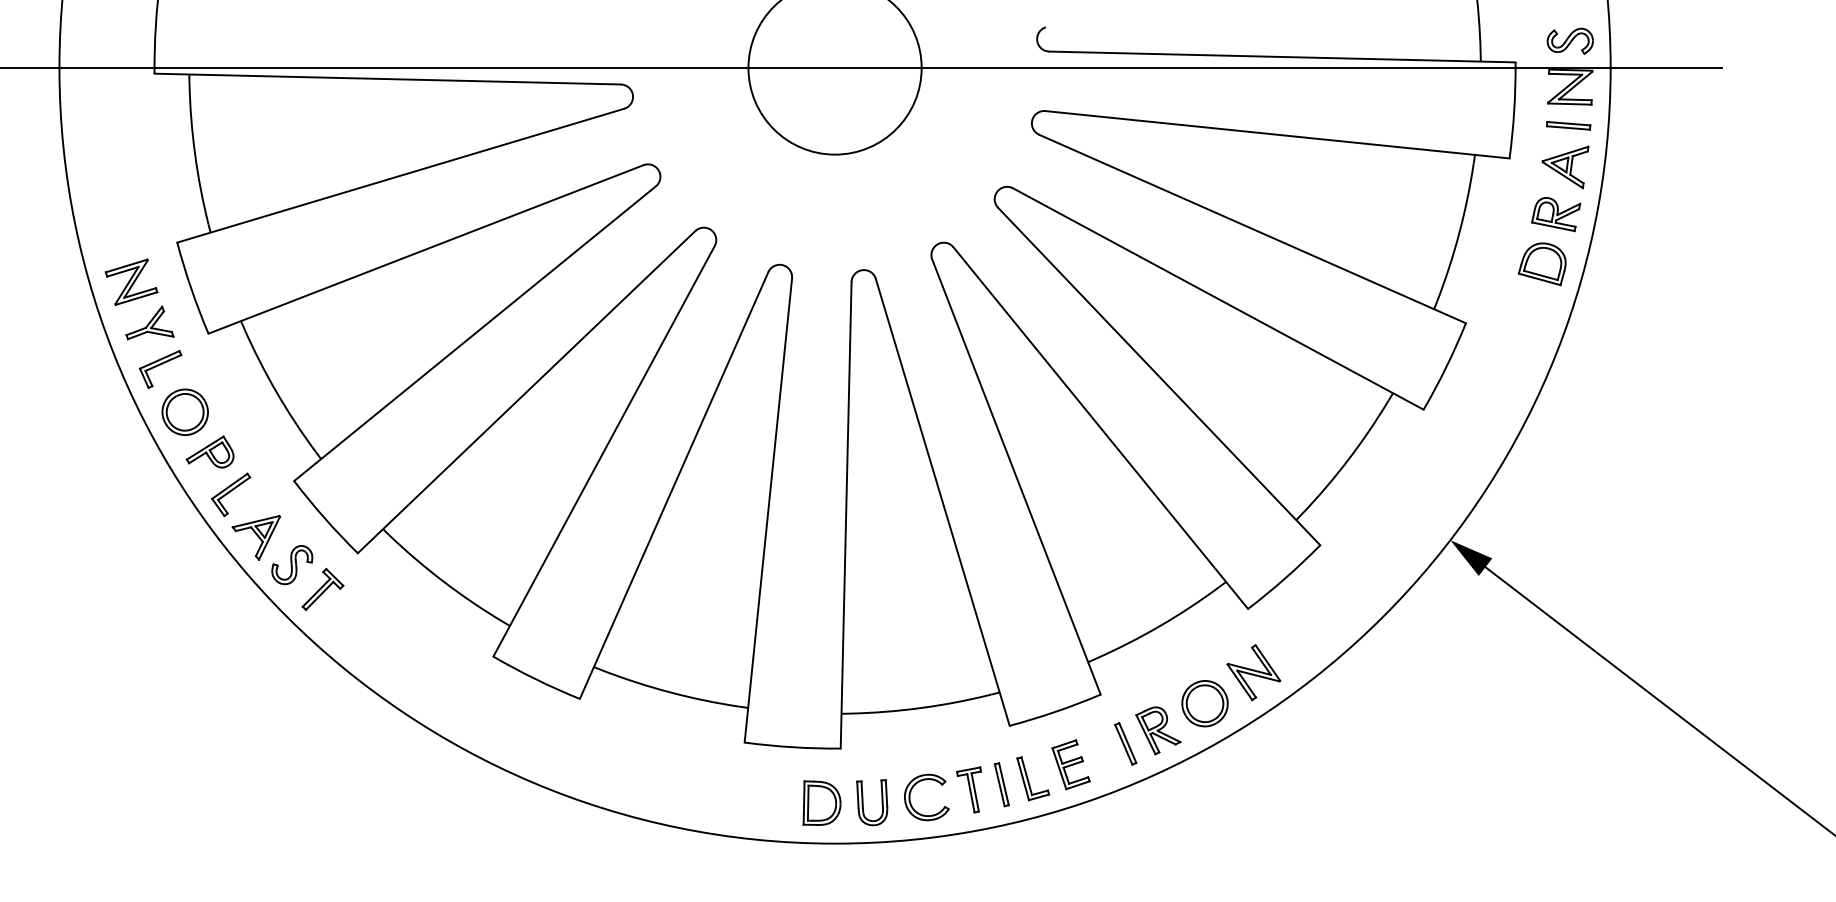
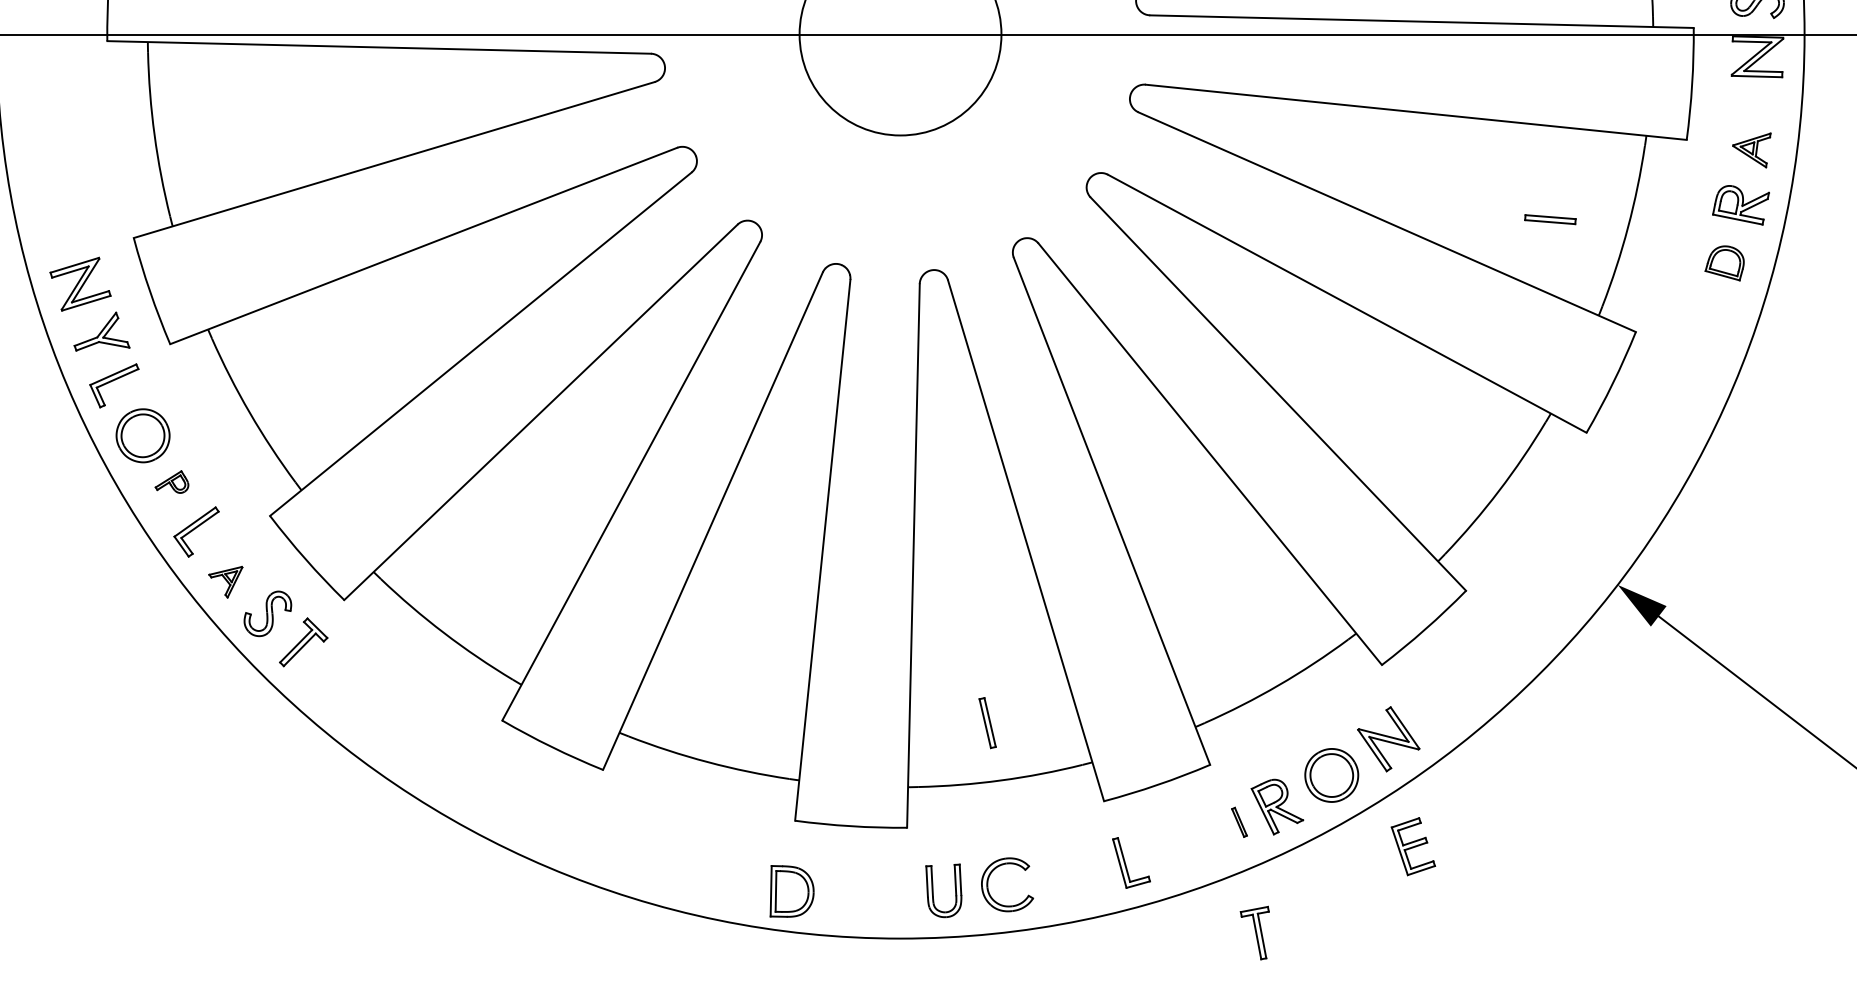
part: (1568, 125) -> (1550, 219), moved
part: (1565, 167) -> (1751, 150), size x0.7
part: (1541, 264) -> (1723, 263), size x0.7
part: (209, 451) -> (171, 481), size x0.6
part: (255, 537) -> (224, 581), size x0.6
part: (1125, 743) -> (1239, 821), size x0.6
part: (1070, 764) -> (1412, 846), moved
part: (1001, 784) -> (987, 722), moved
part: (968, 789) -> (1254, 932), moved
part: (821, 802) -> (791, 890), moved

